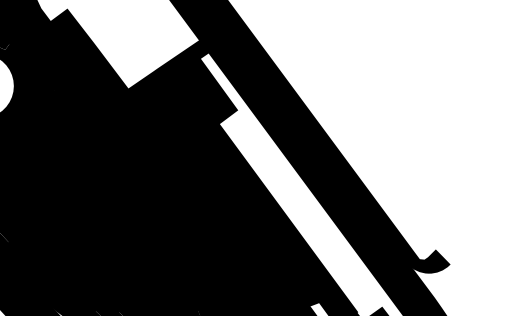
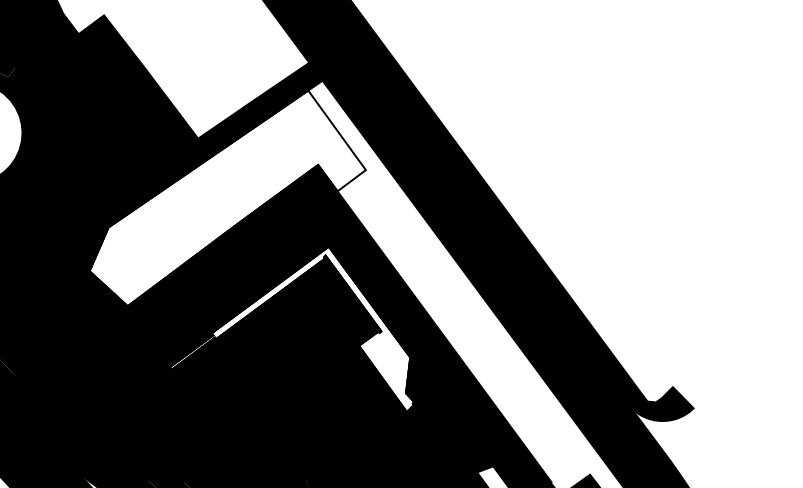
fill: (146, 128) -> (226, 198), removed
fill: (188, 212) -> (291, 328), removed

